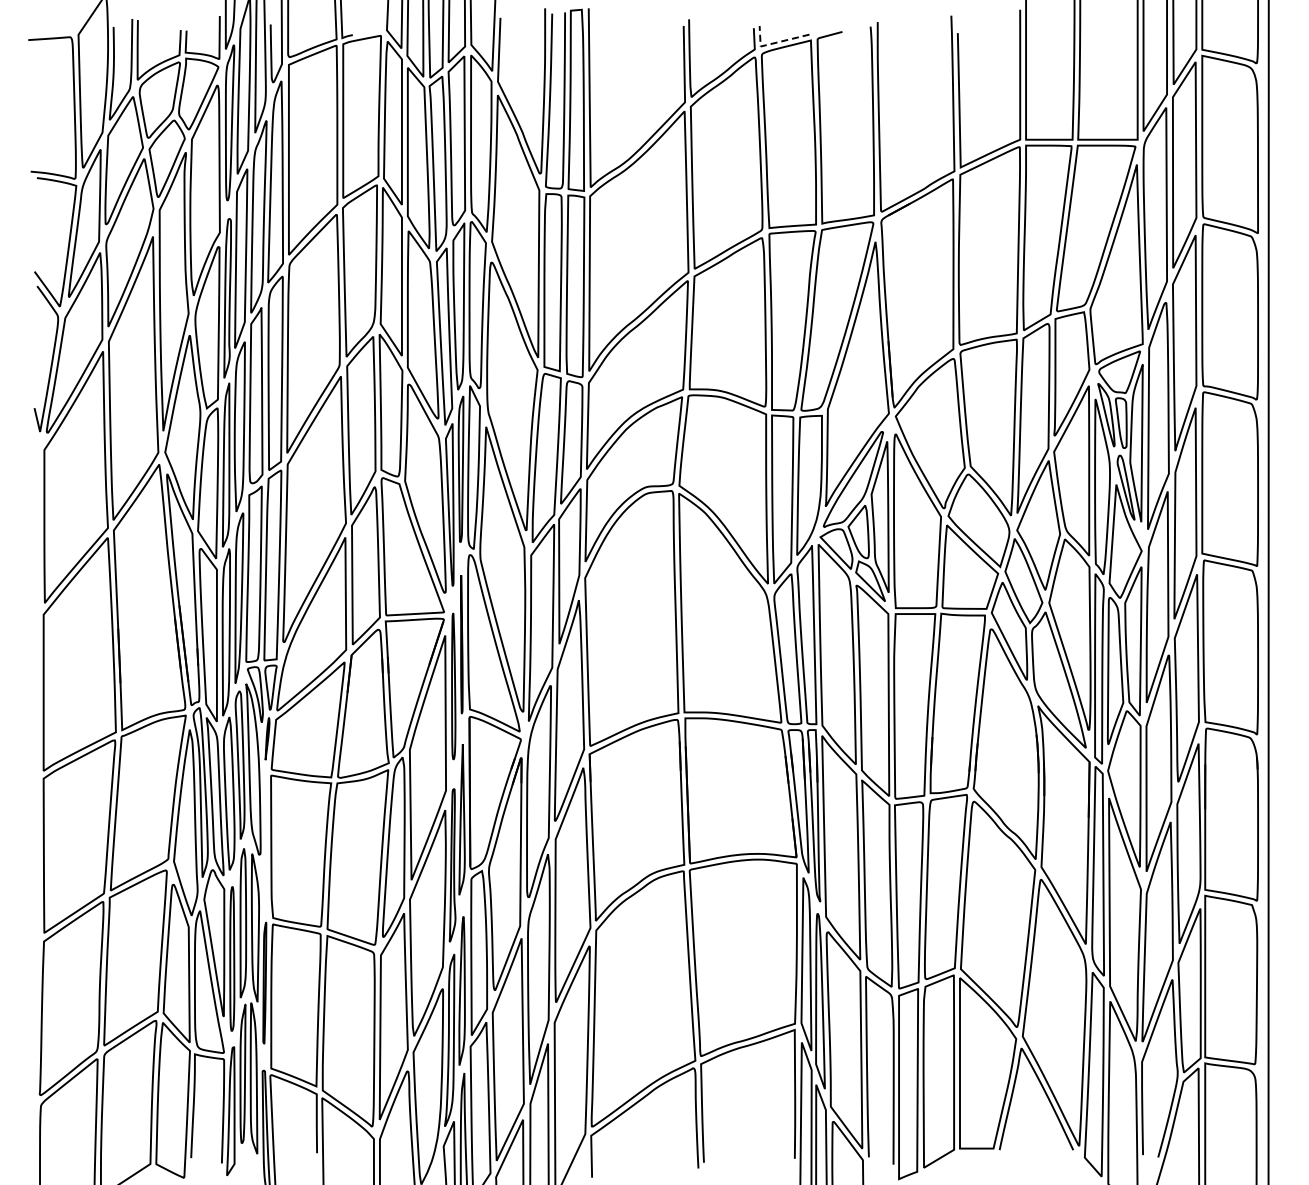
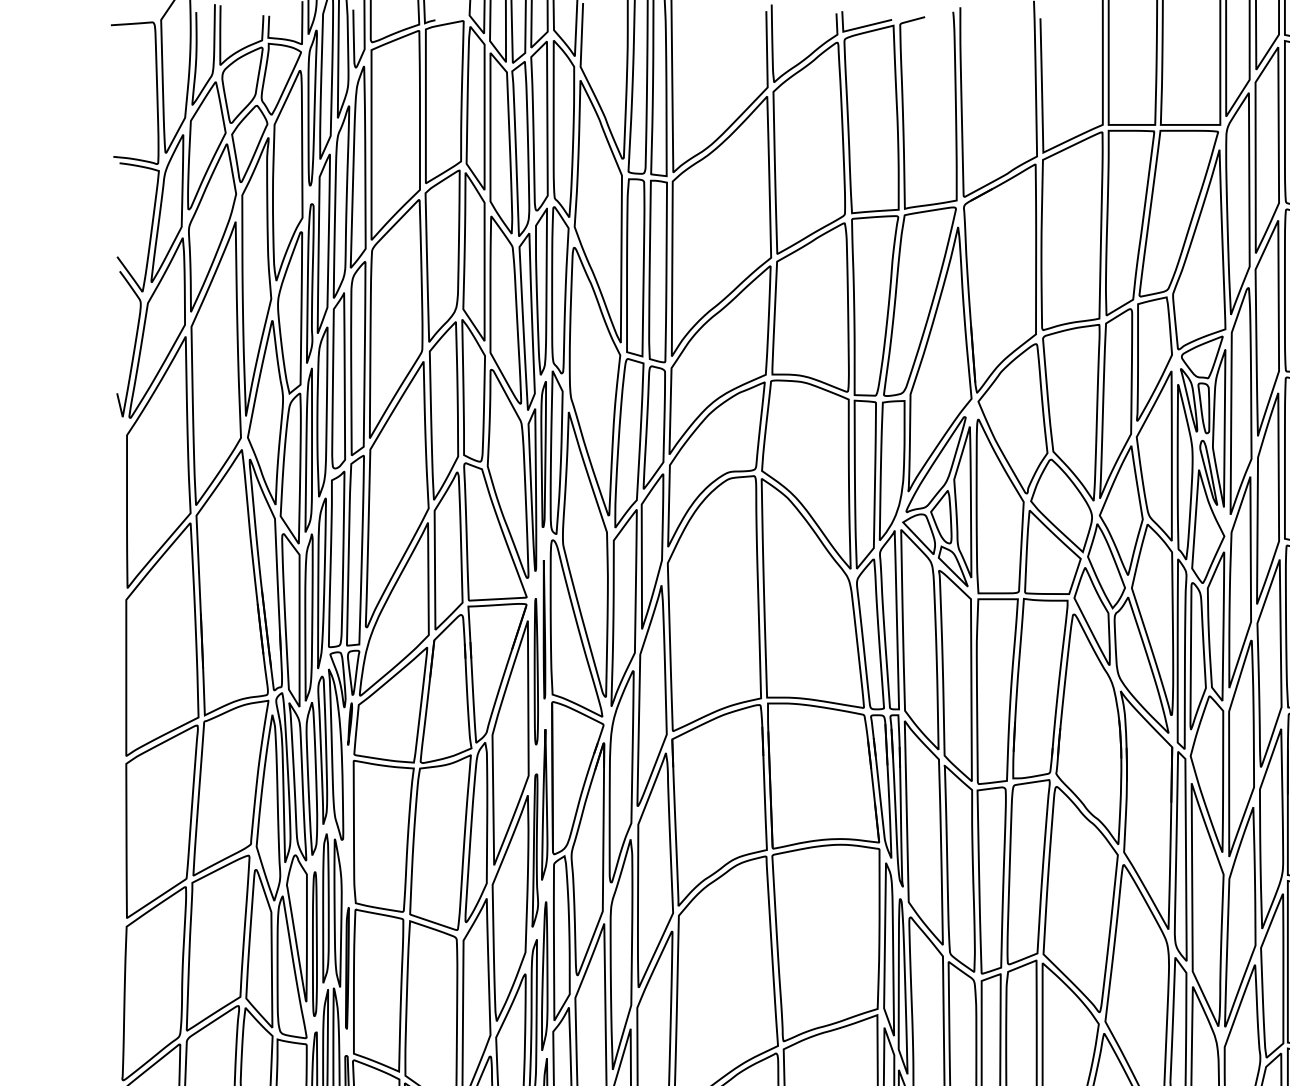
line: (774, 43) -> (857, 28), dashed -> solid

